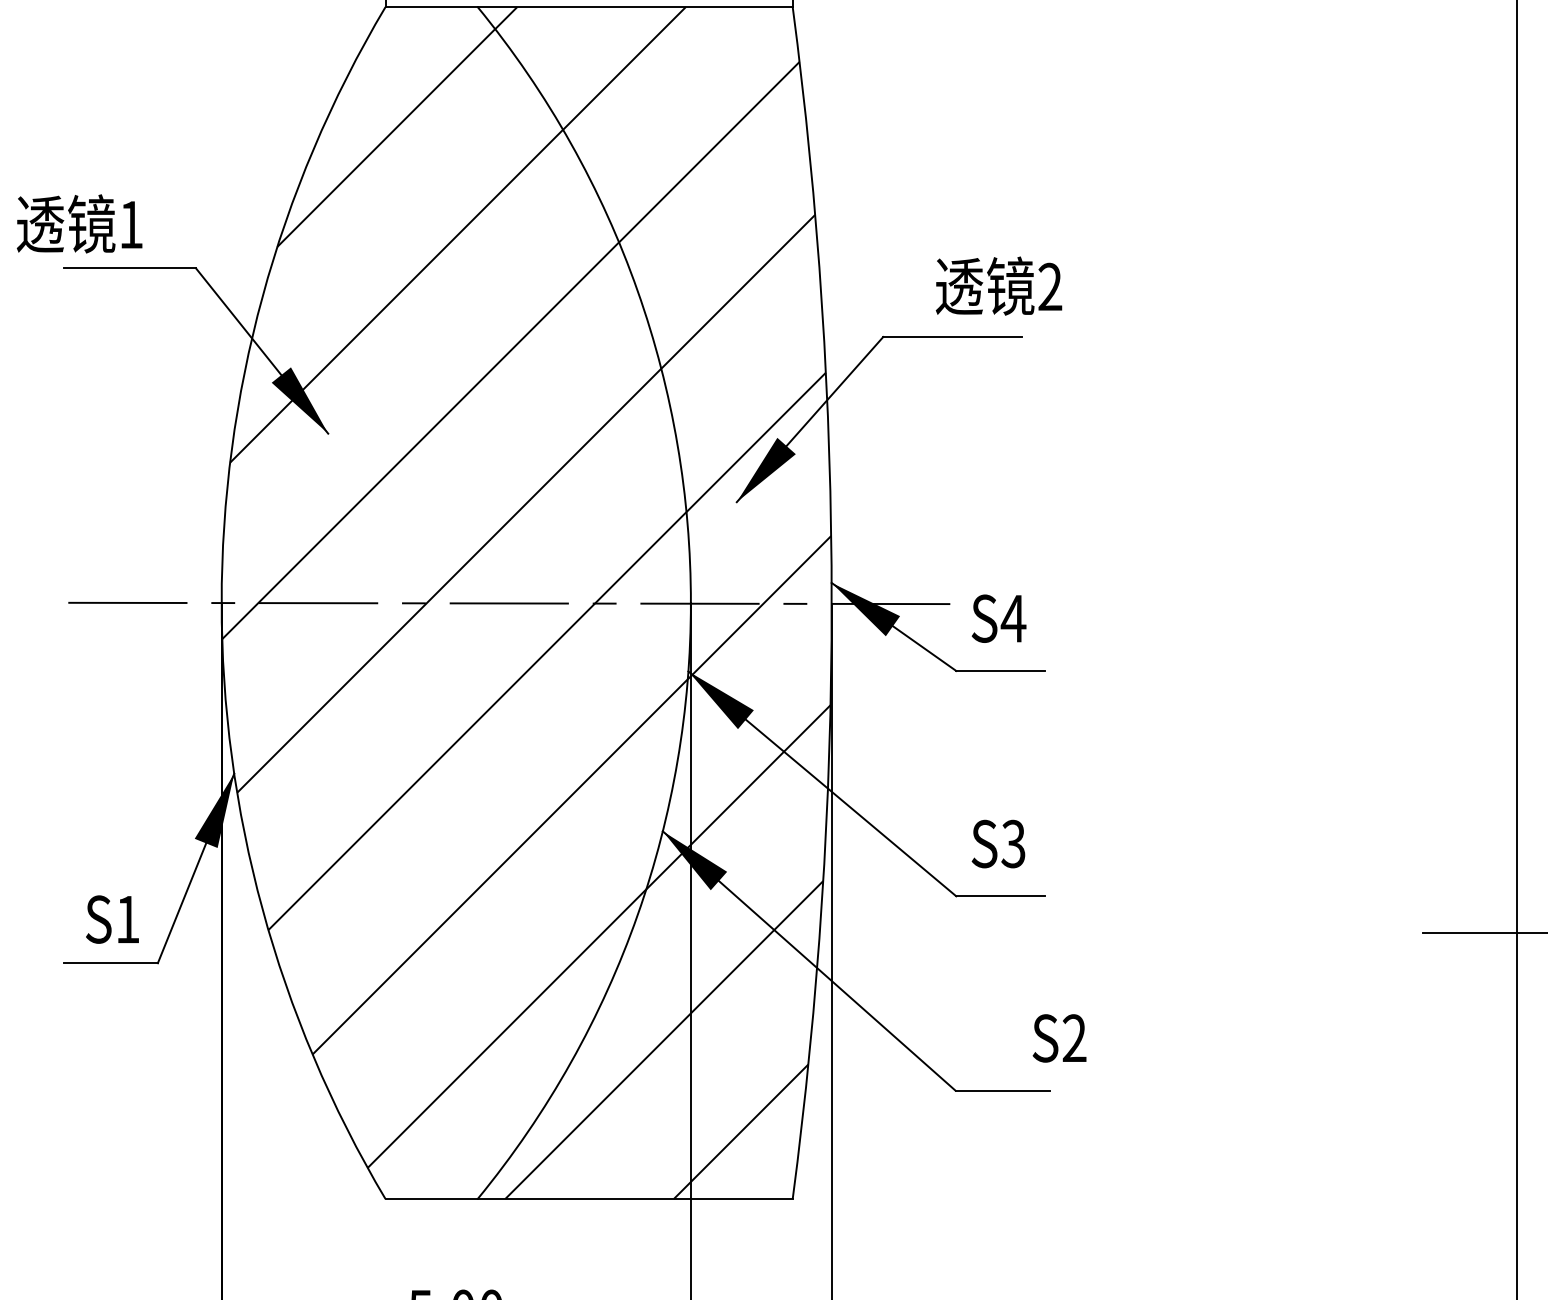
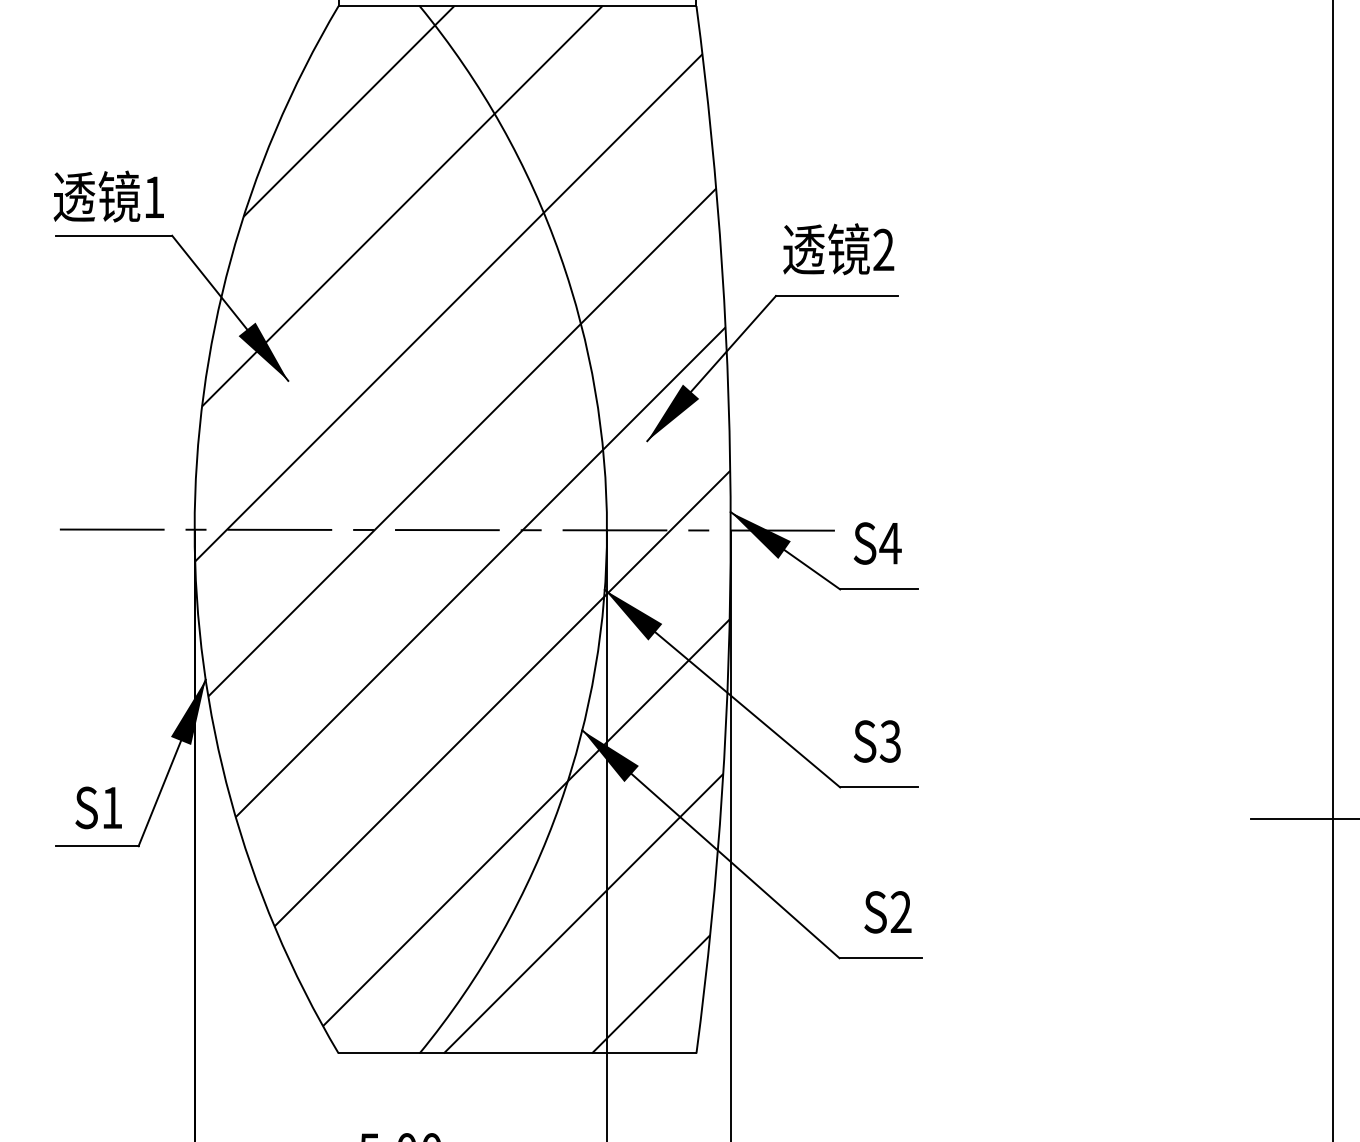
text: (79, 223) -> (108, 196), moved
text: (998, 286) -> (838, 249), moved
text: (1059, 1038) -> (887, 912), moved

